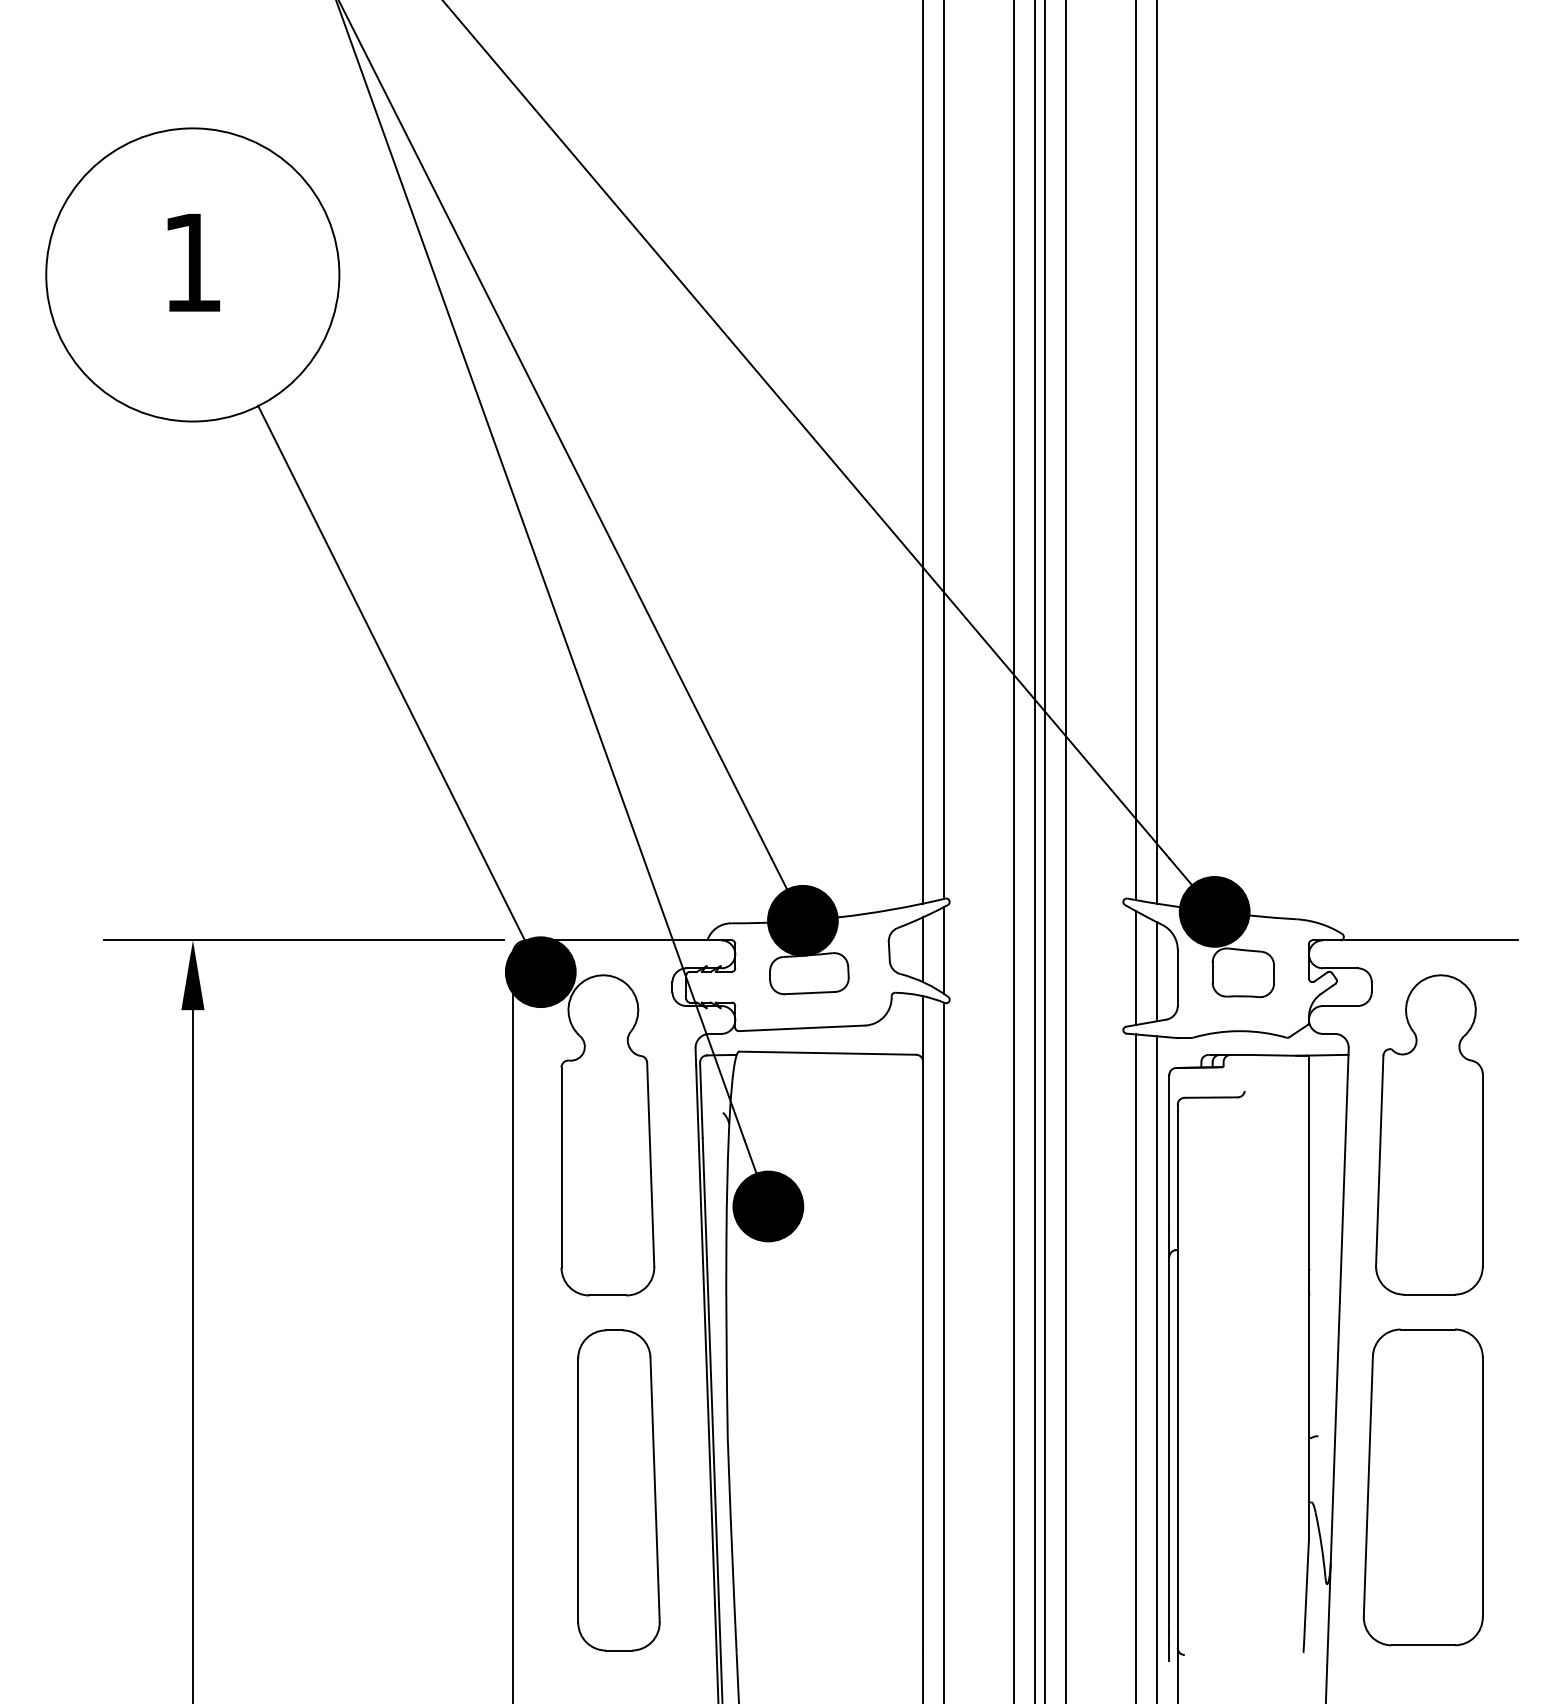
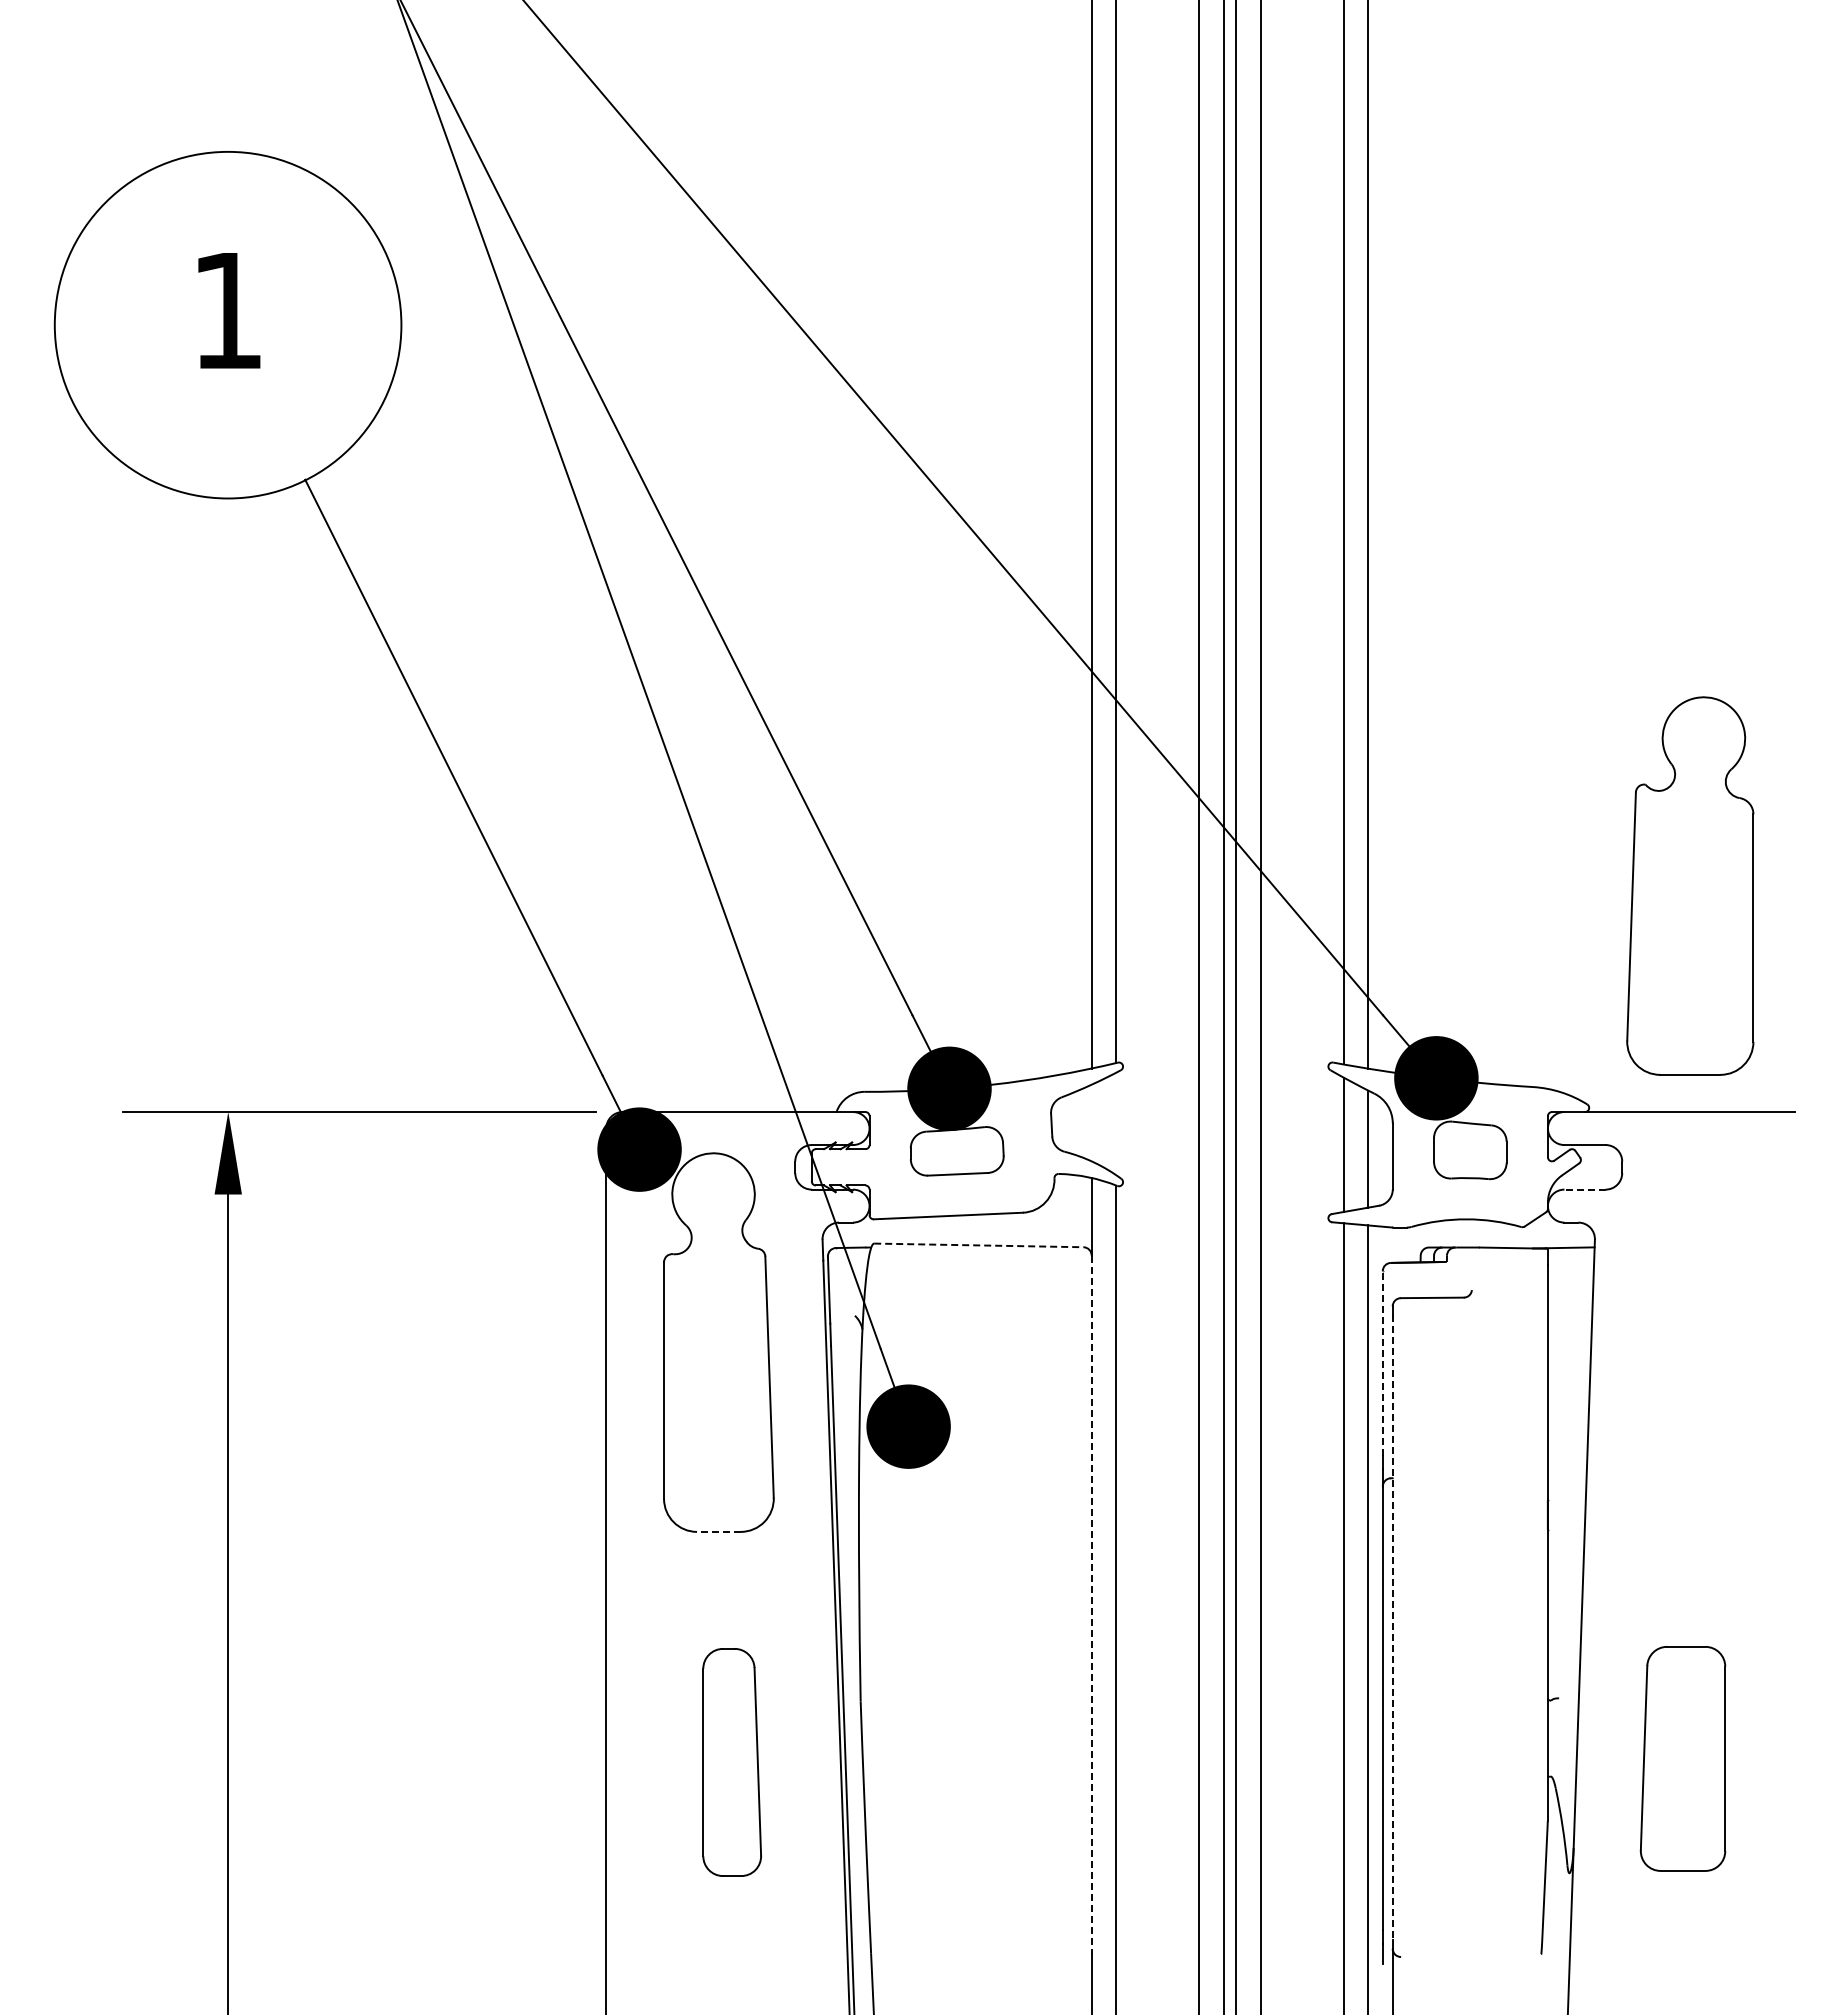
line: (922, 949) -> (1091, 1122), removed
line: (944, 950) -> (1116, 1123), removed
line: (1340, 1005) -> (1585, 1189), solid -> dashed
line: (827, 1053) -> (978, 1245), solid -> dashed
part: (1429, 1134) -> (1690, 885), moved
line: (1169, 1152) -> (1382, 1362), solid -> dashed
line: (607, 1295) -> (718, 1531), solid -> dashed
line: (922, 1357) -> (1091, 1605), solid -> dashed
line: (1177, 1376) -> (1392, 1627), solid -> dashed
part: (1422, 1487) -> (1682, 1758), size x0.6
part: (619, 1490) -> (732, 1762), size x0.6

